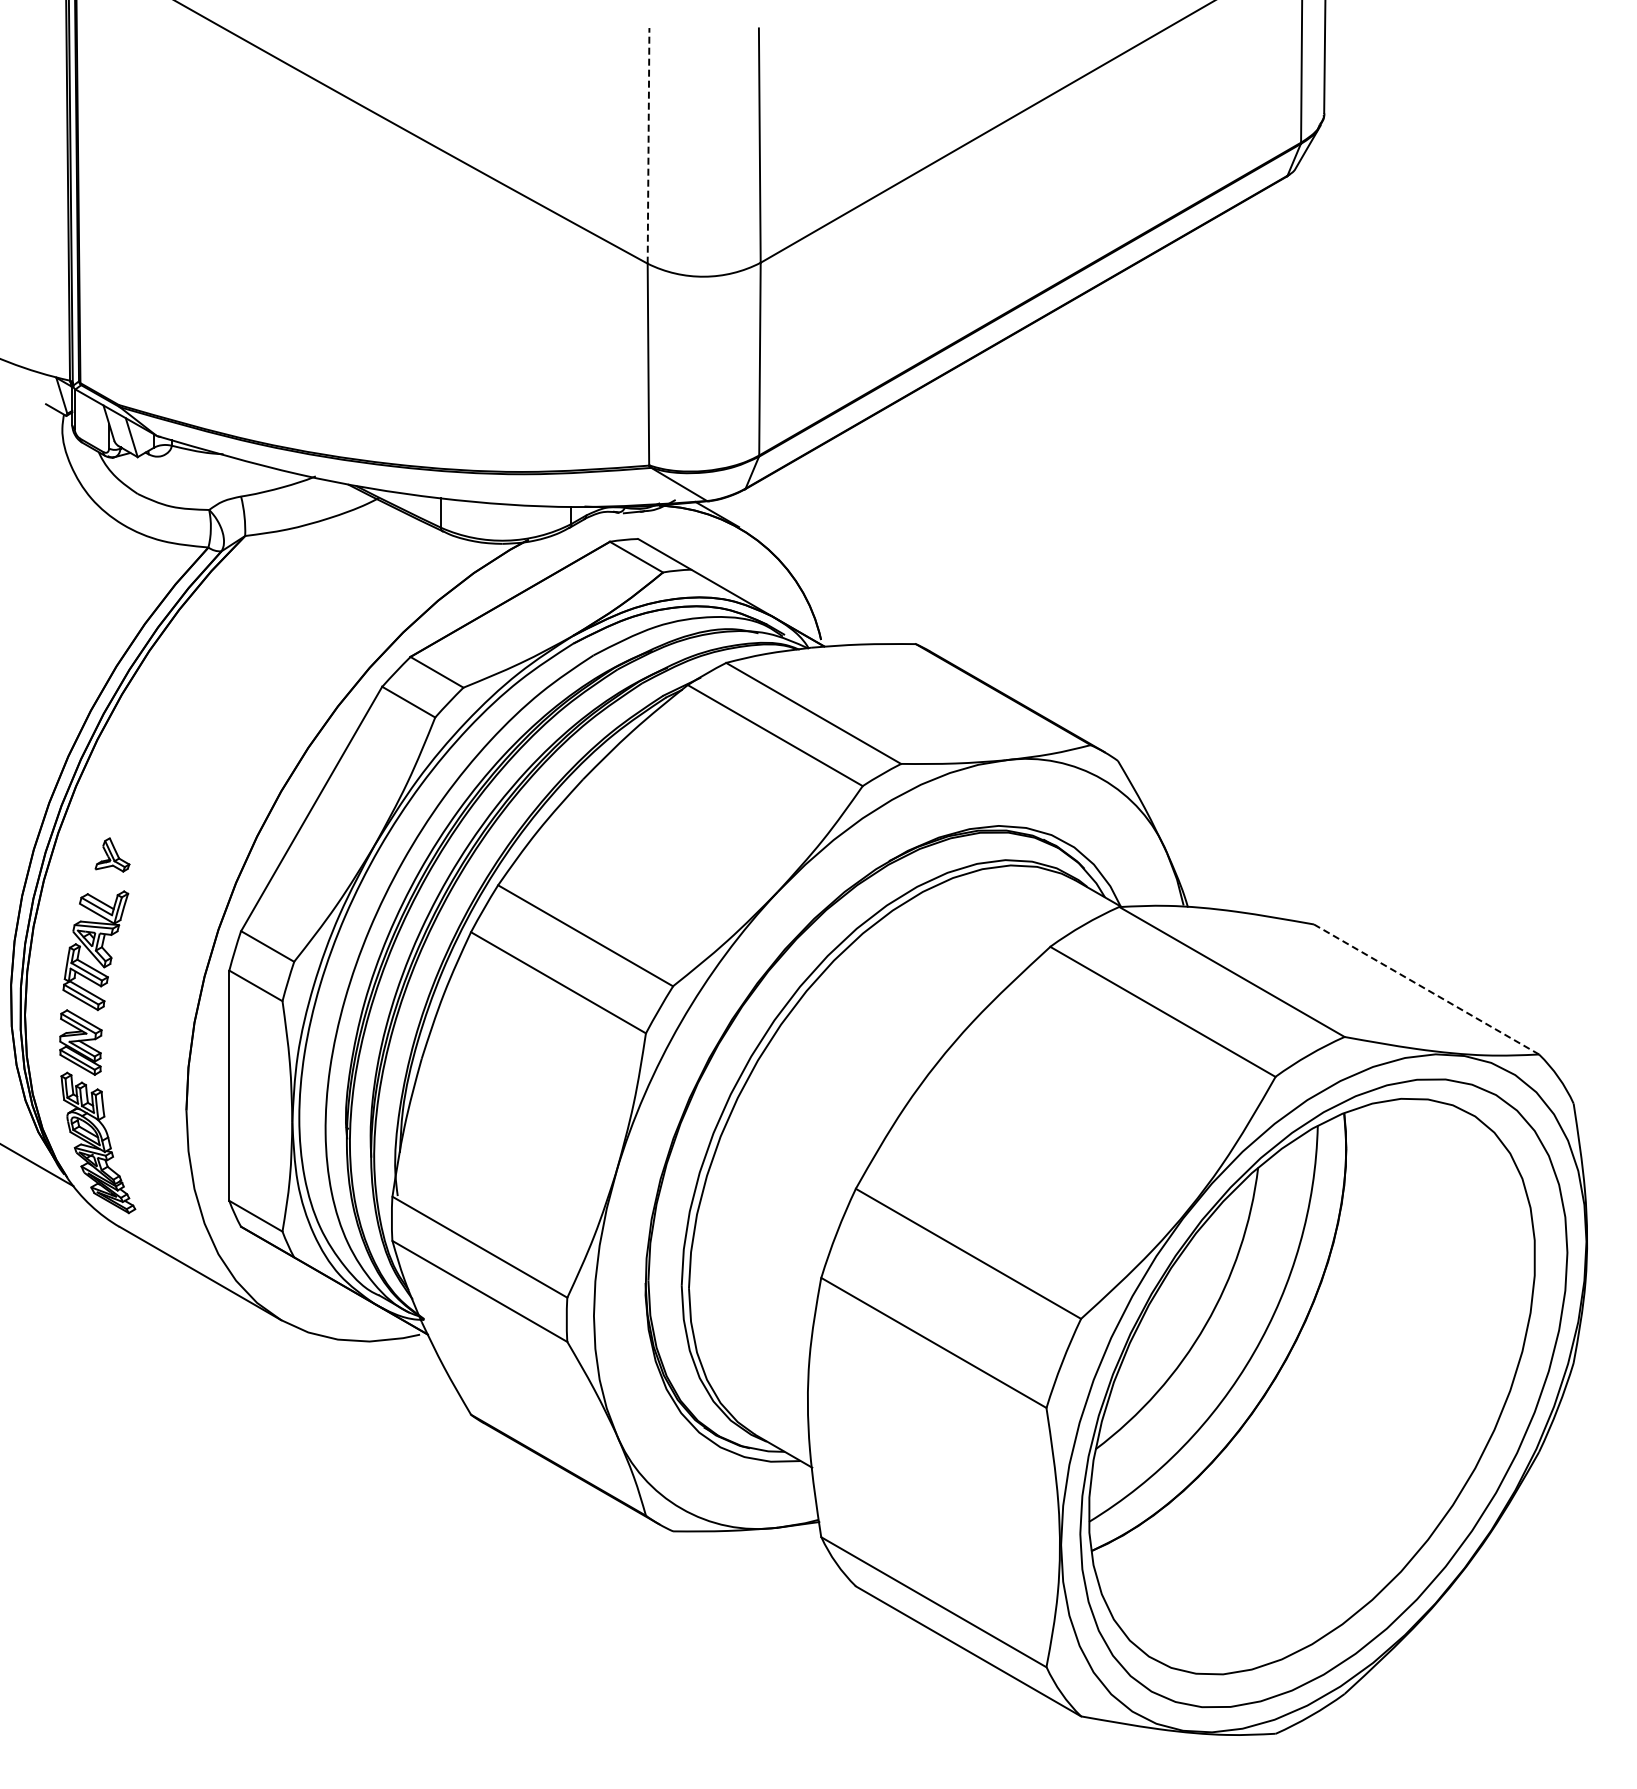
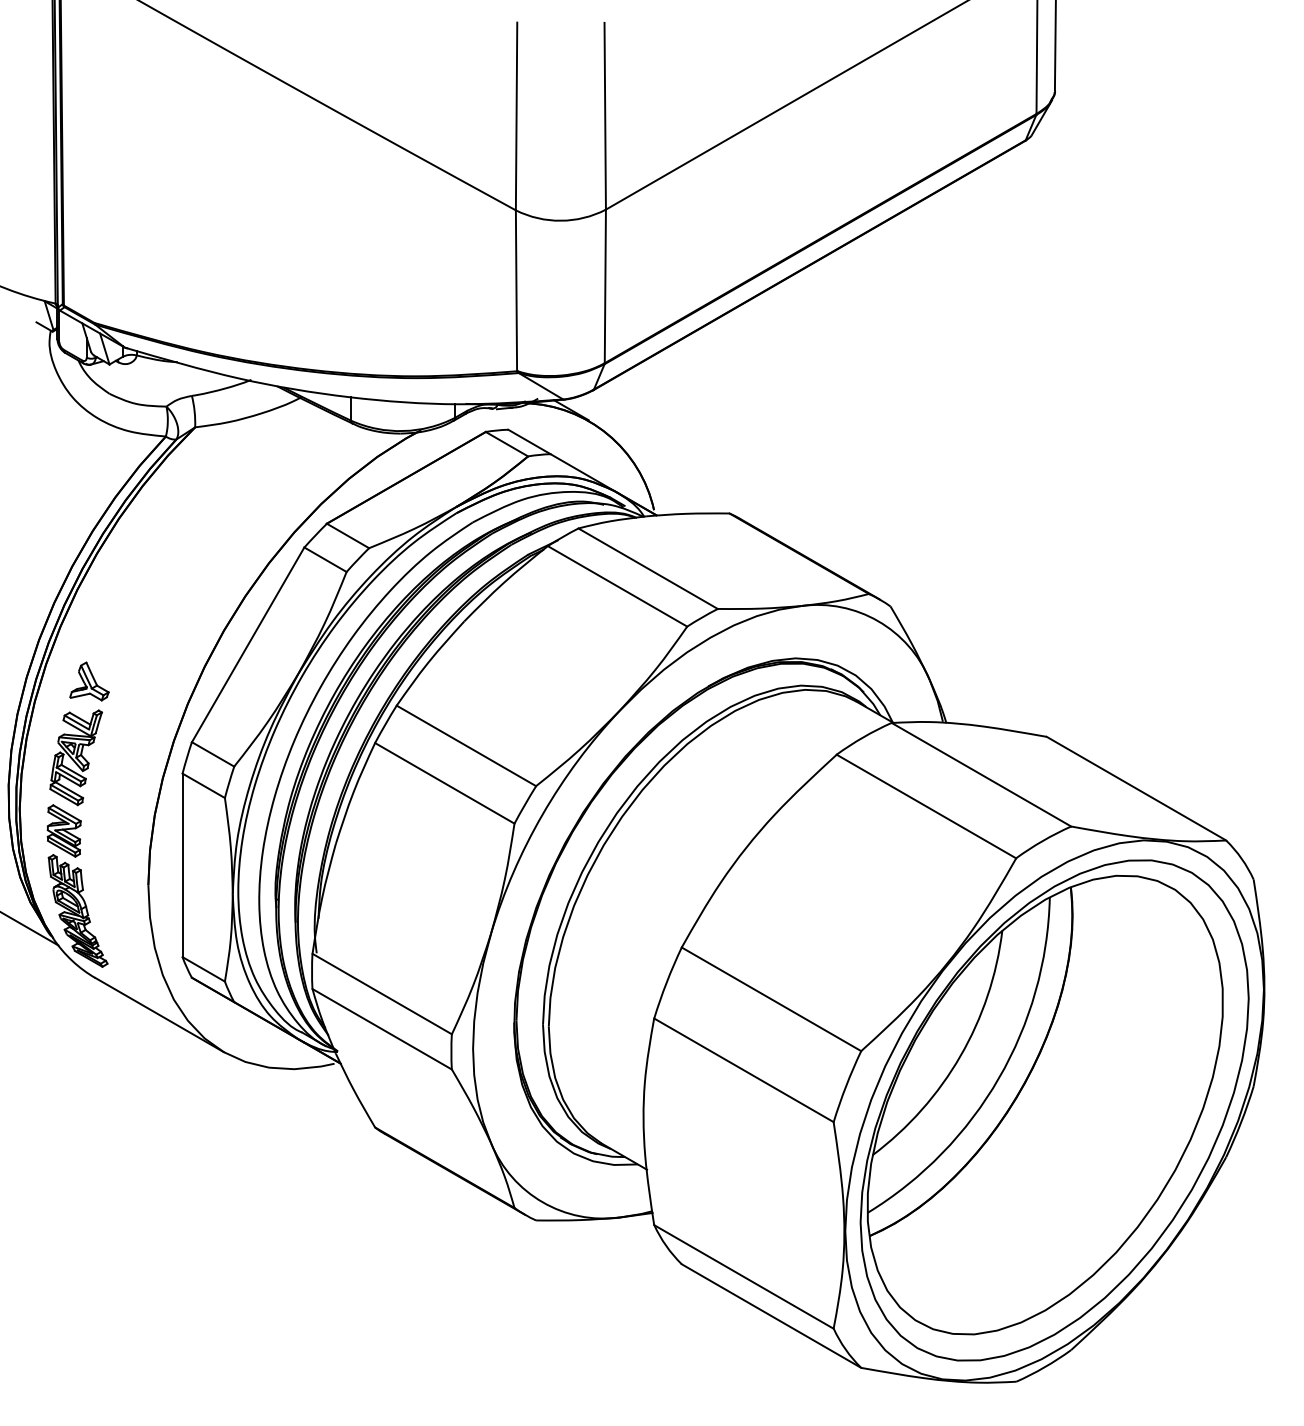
line: (648, 145) -> (516, 116), dashed -> solid
part: (112, 854) -> (89, 681), size x1.43
line: (1426, 989) -> (1136, 788), dashed -> solid

